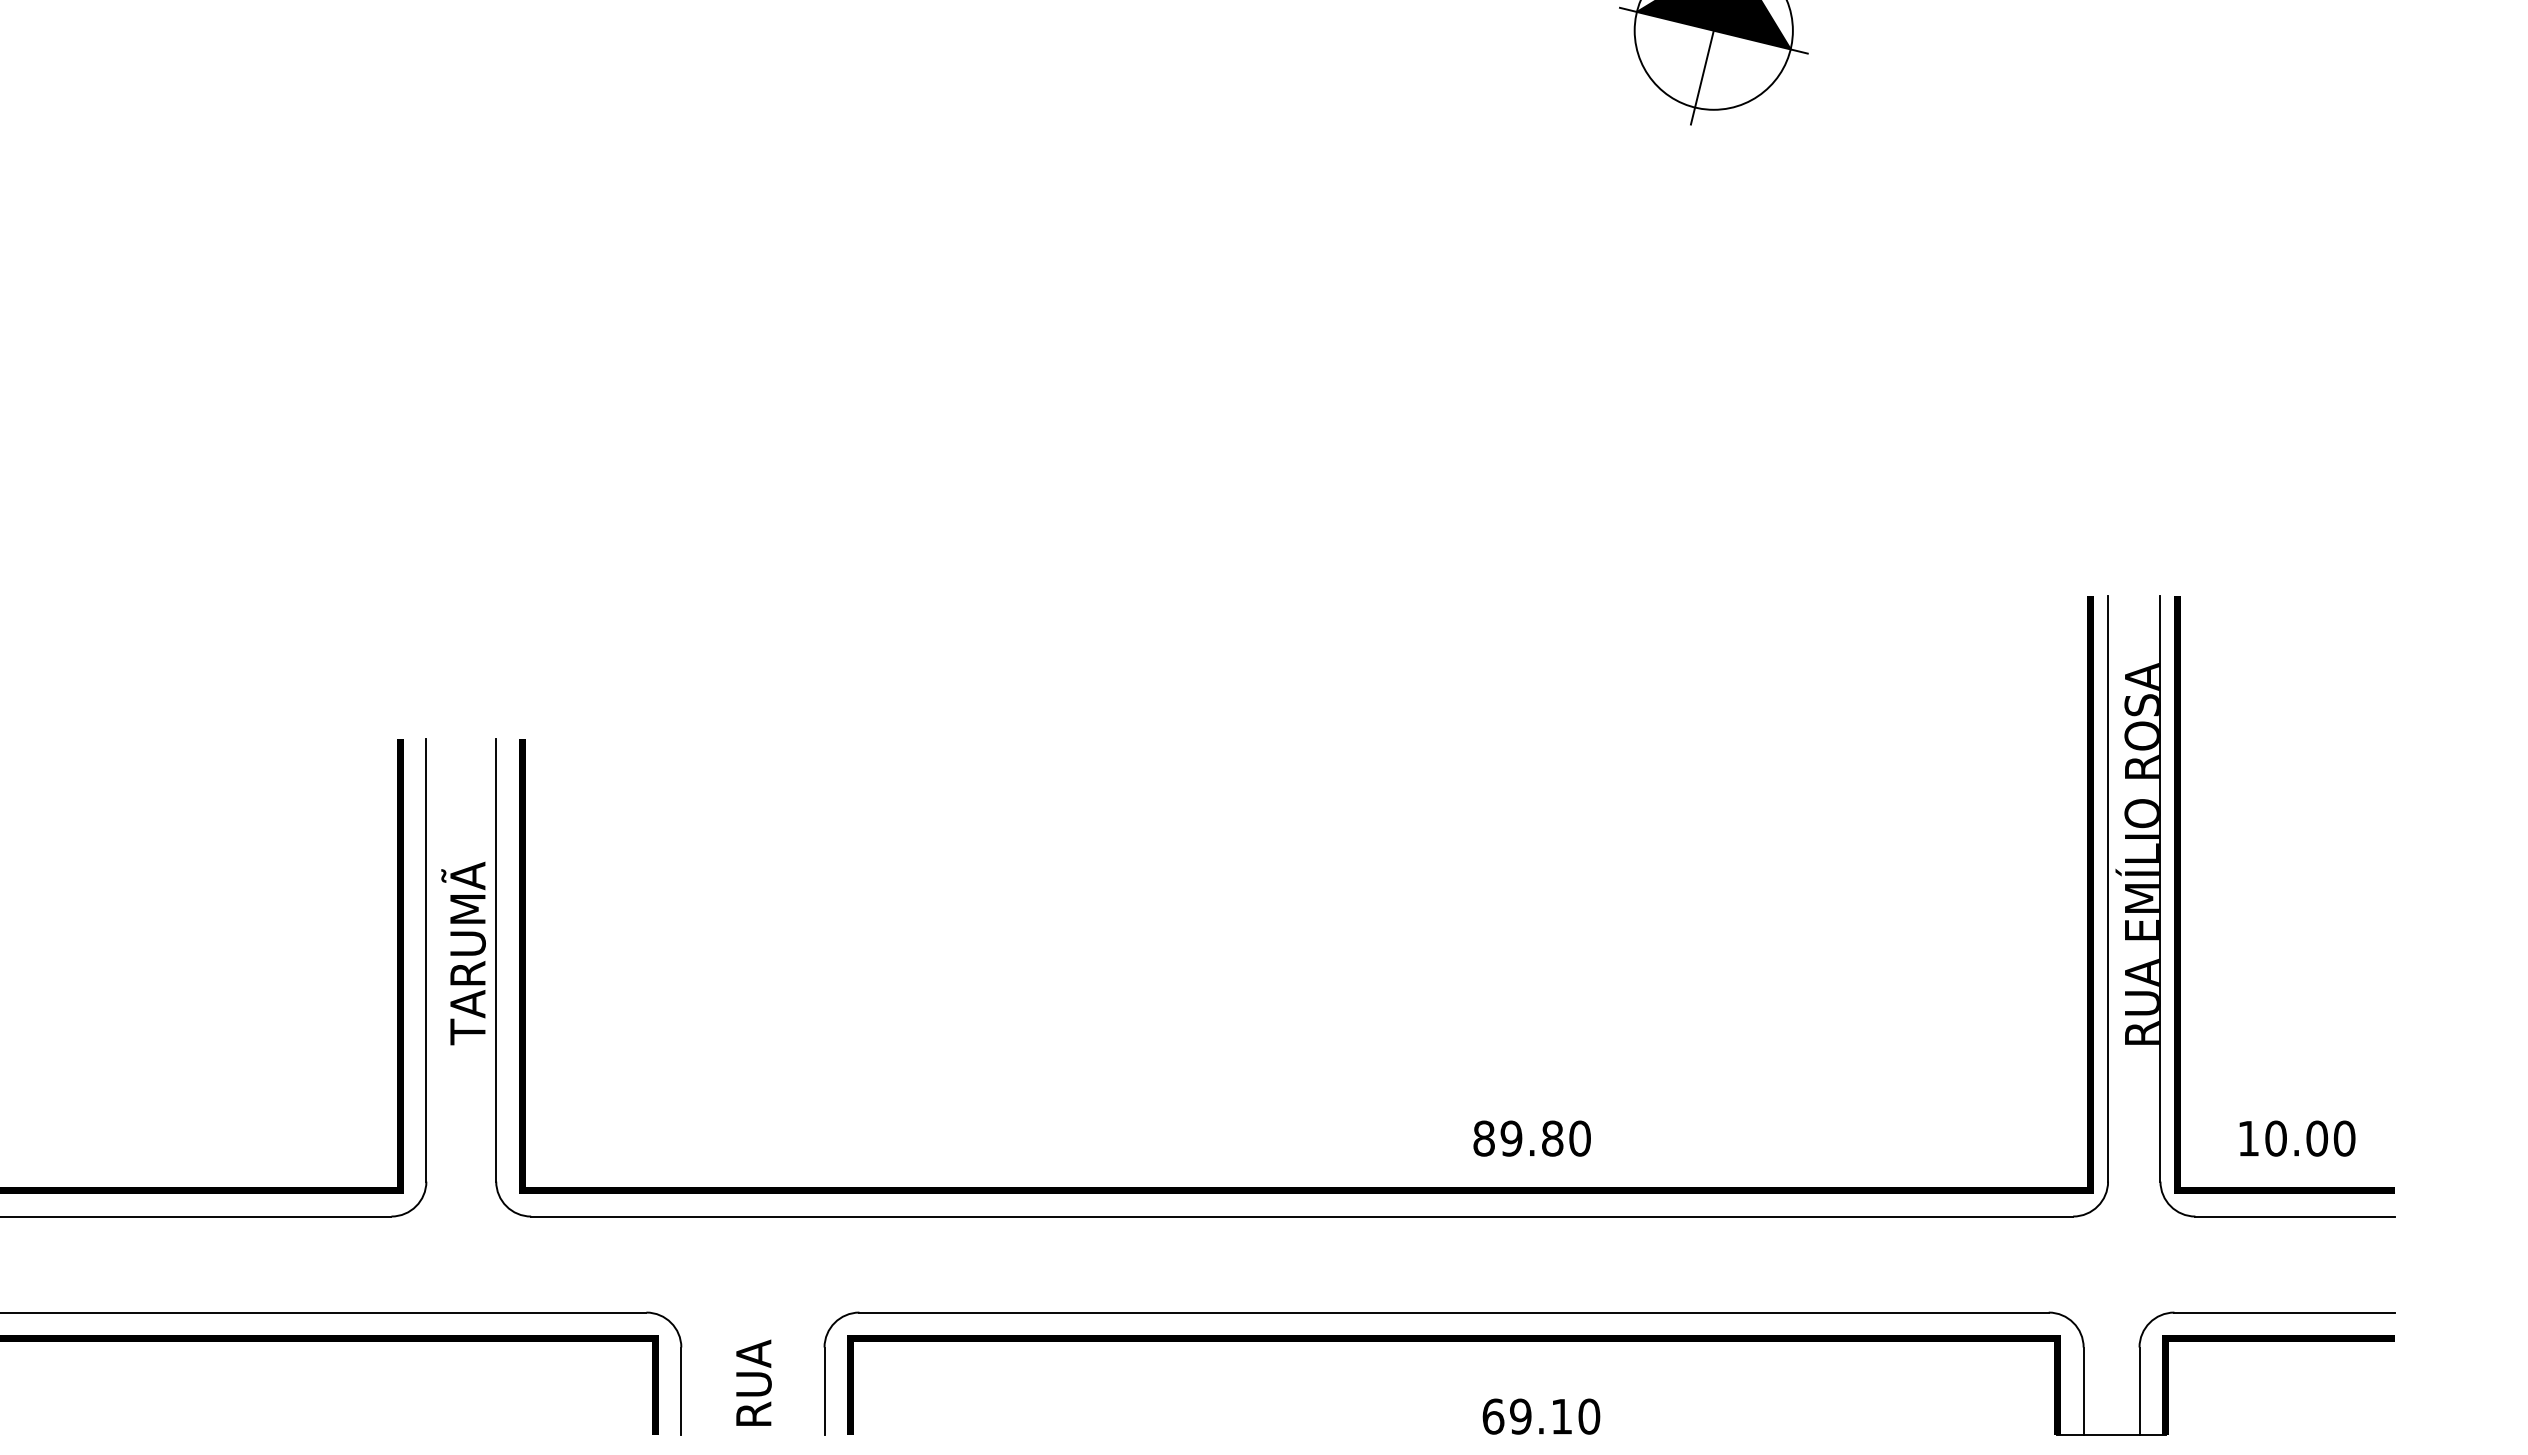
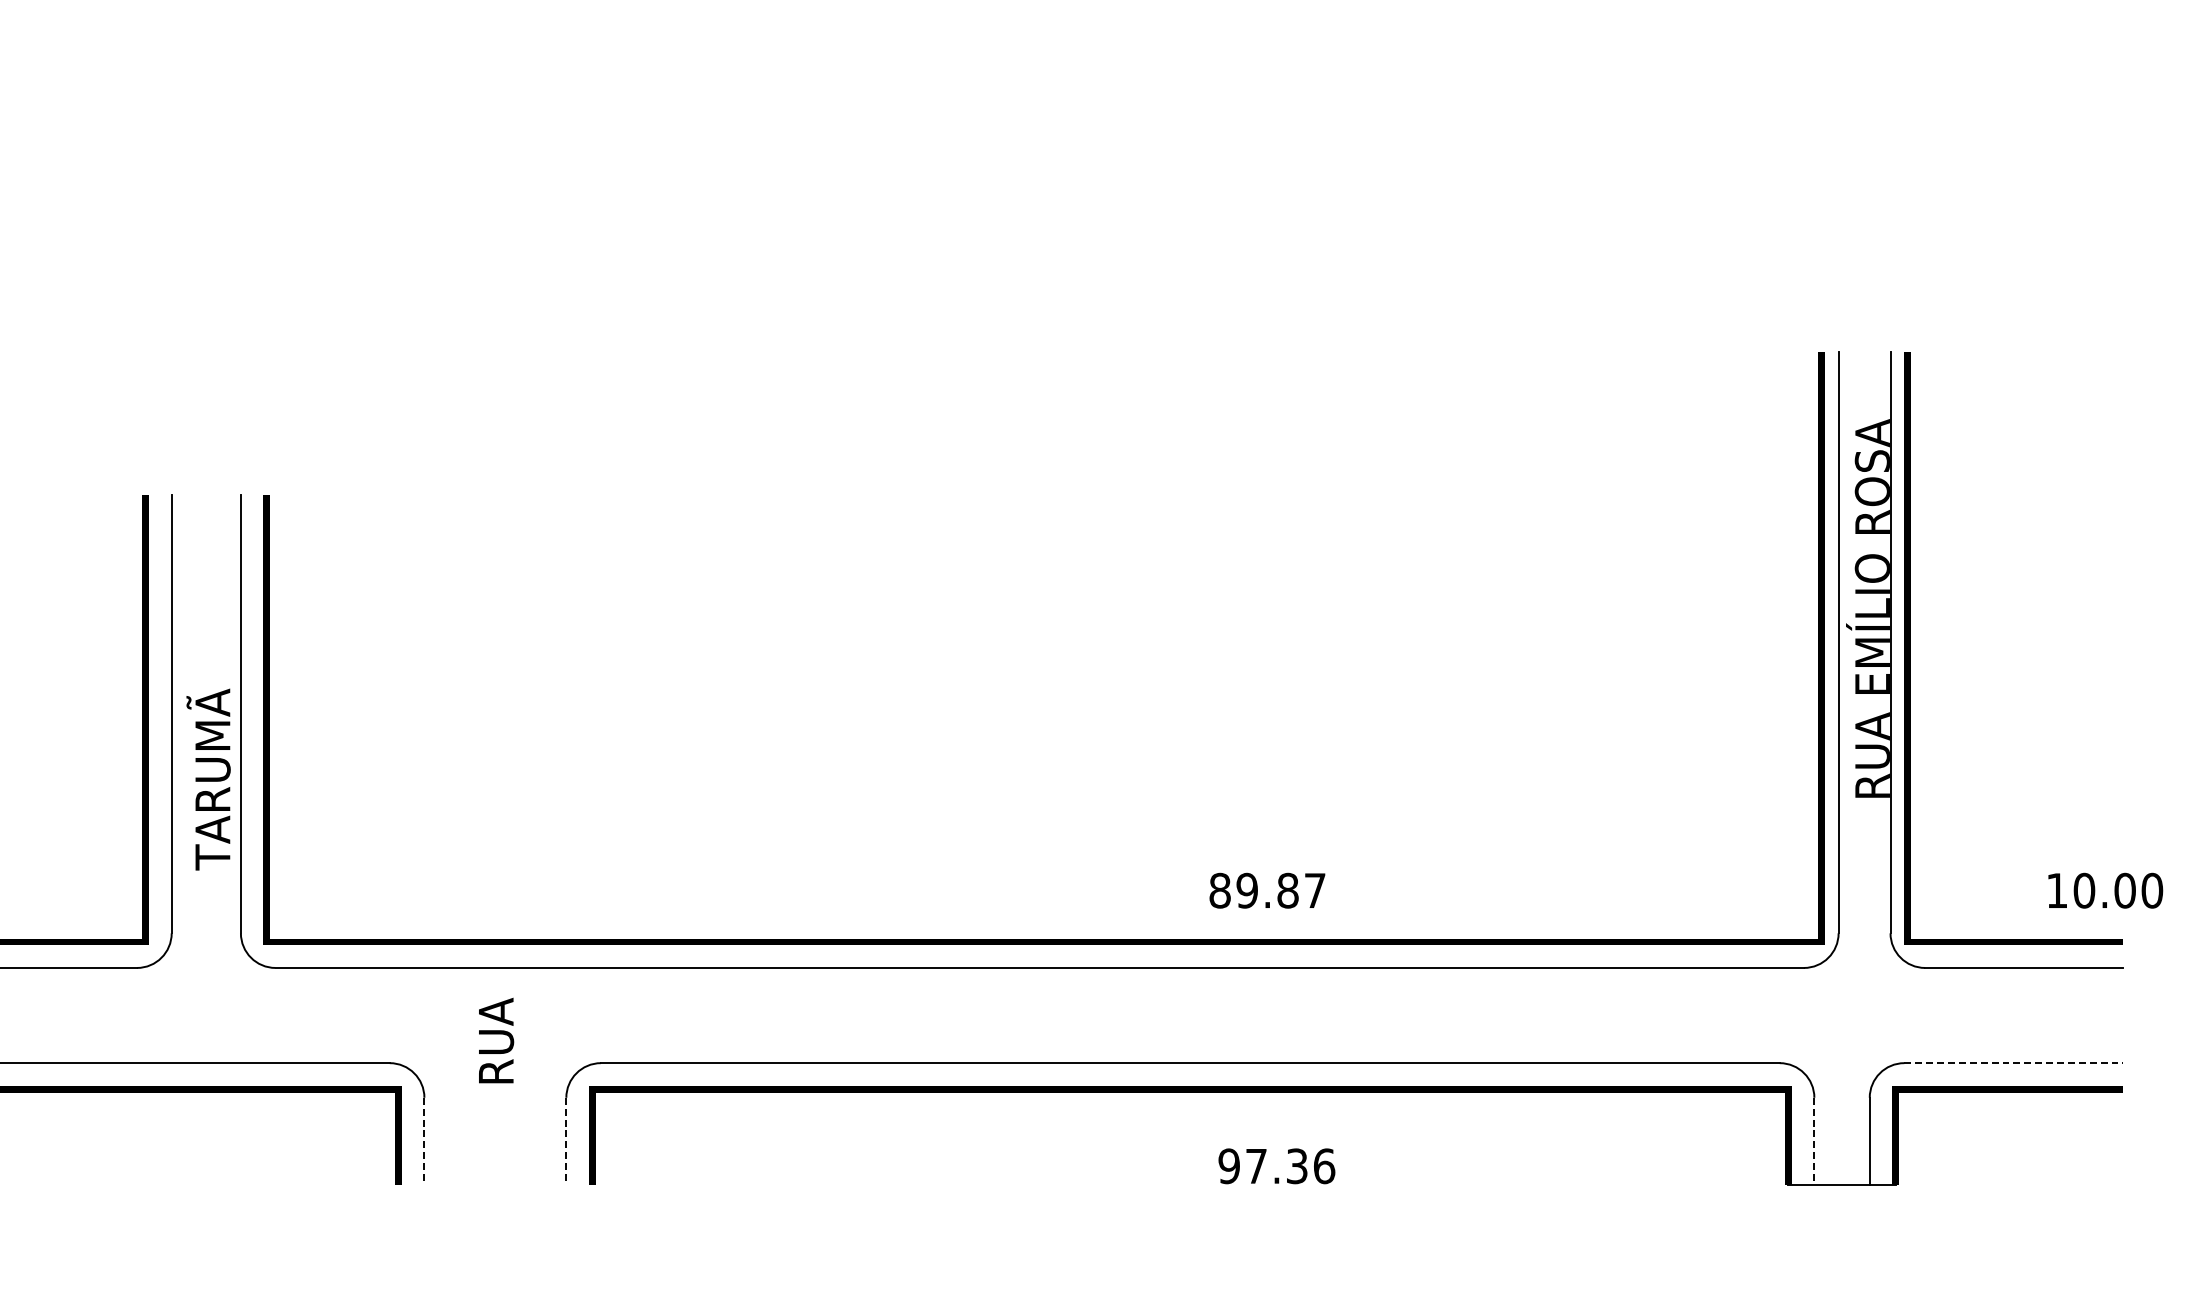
text: (463, 953) -> (208, 779), moved
text: (1579, 1138) -> (1314, 890), 89.80 -> 89.87
text: (2297, 1138) -> (2105, 890), moved
line: (2285, 1312) -> (2014, 1063), solid -> dashed
text: (753, 1382) -> (495, 1040), moved
line: (681, 1391) -> (424, 1141), solid -> dashed
line: (824, 1391) -> (566, 1141), solid -> dashed
line: (2083, 1391) -> (1814, 1141), solid -> dashed
text: (1541, 1416) -> (1276, 1166), 69.10 -> 97.36

